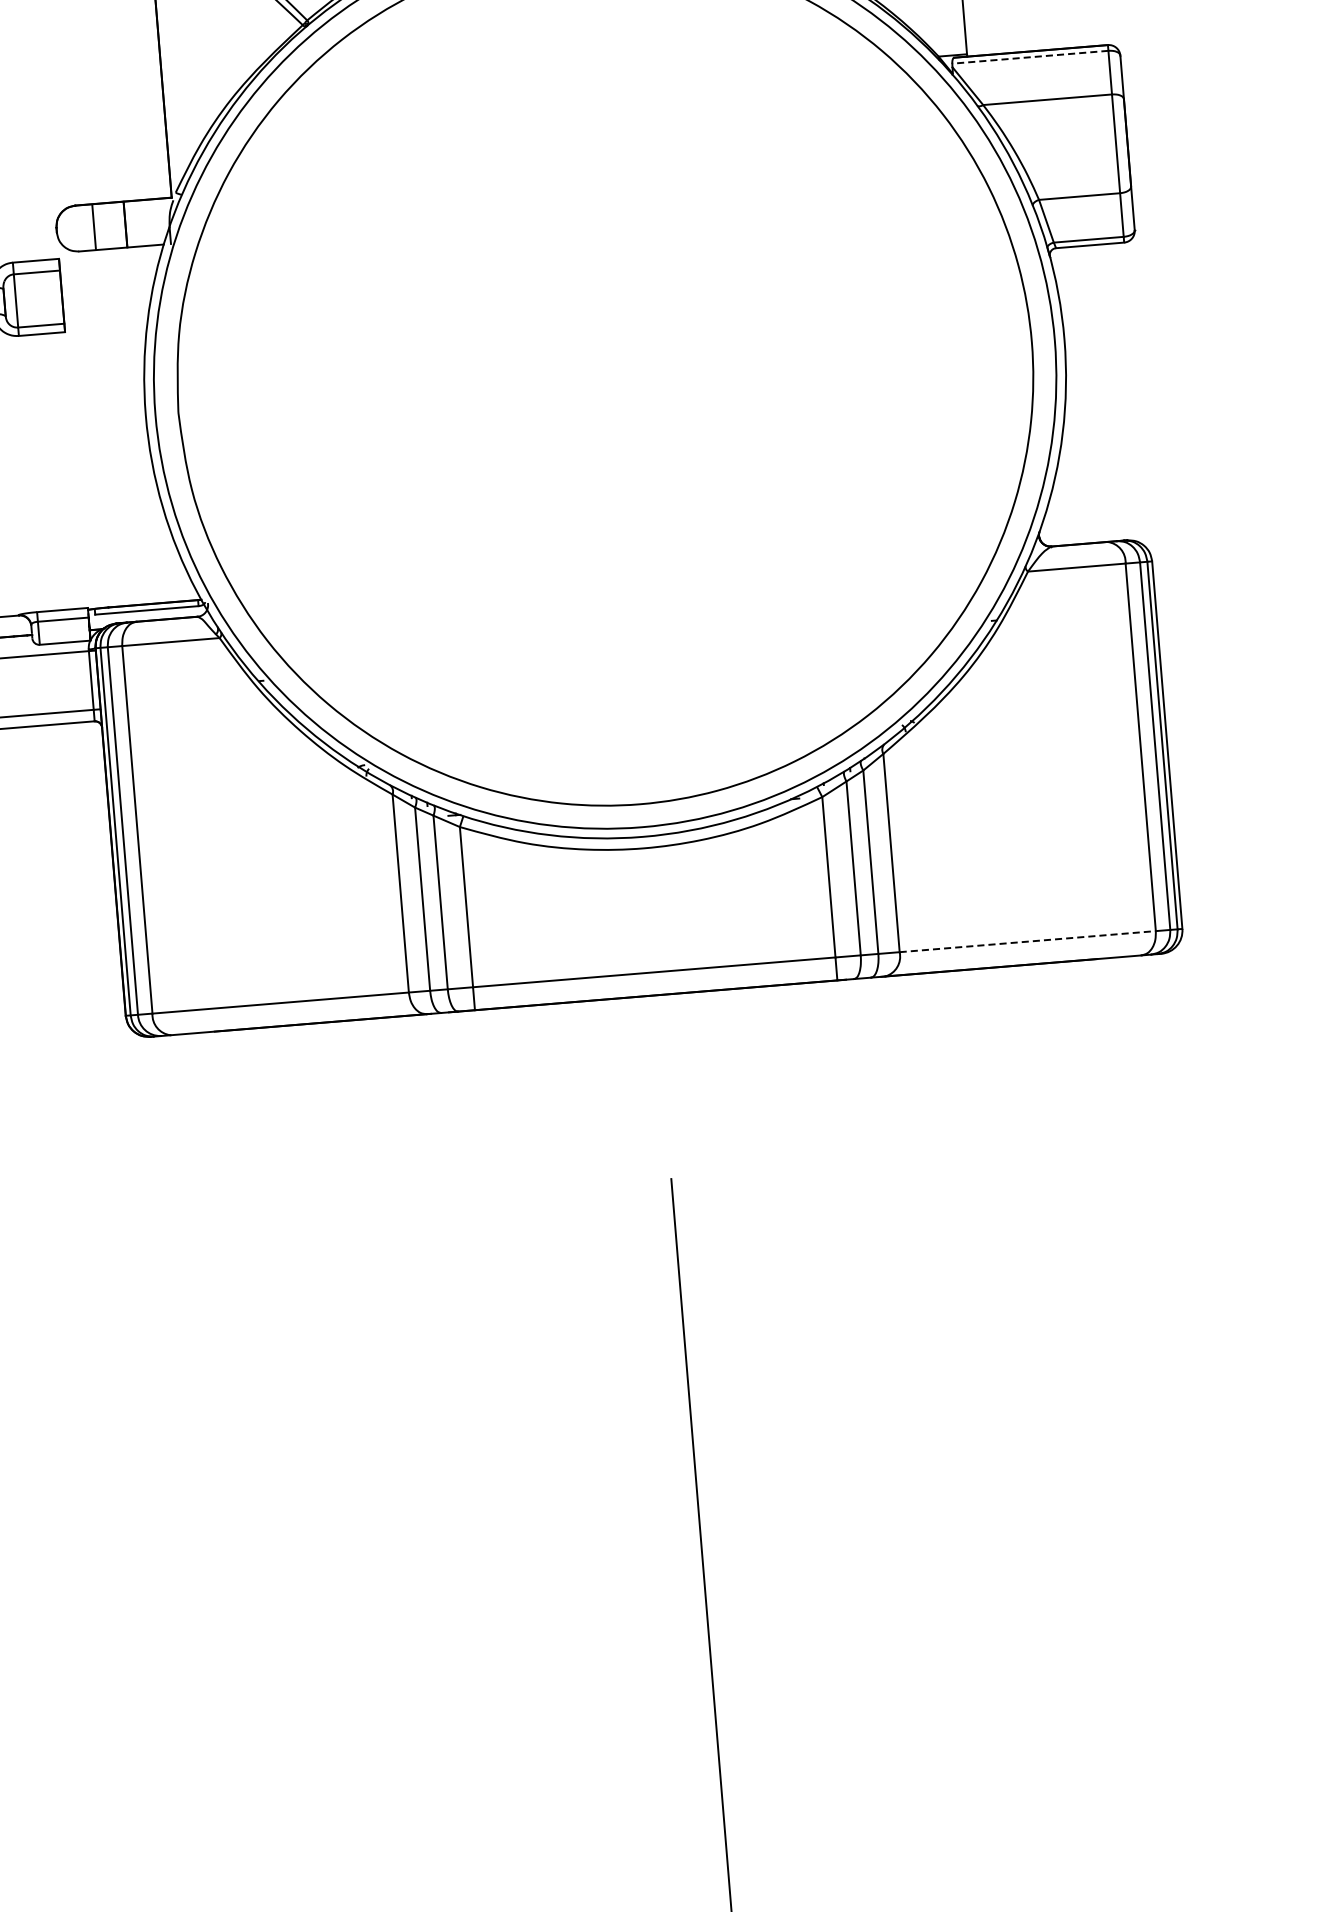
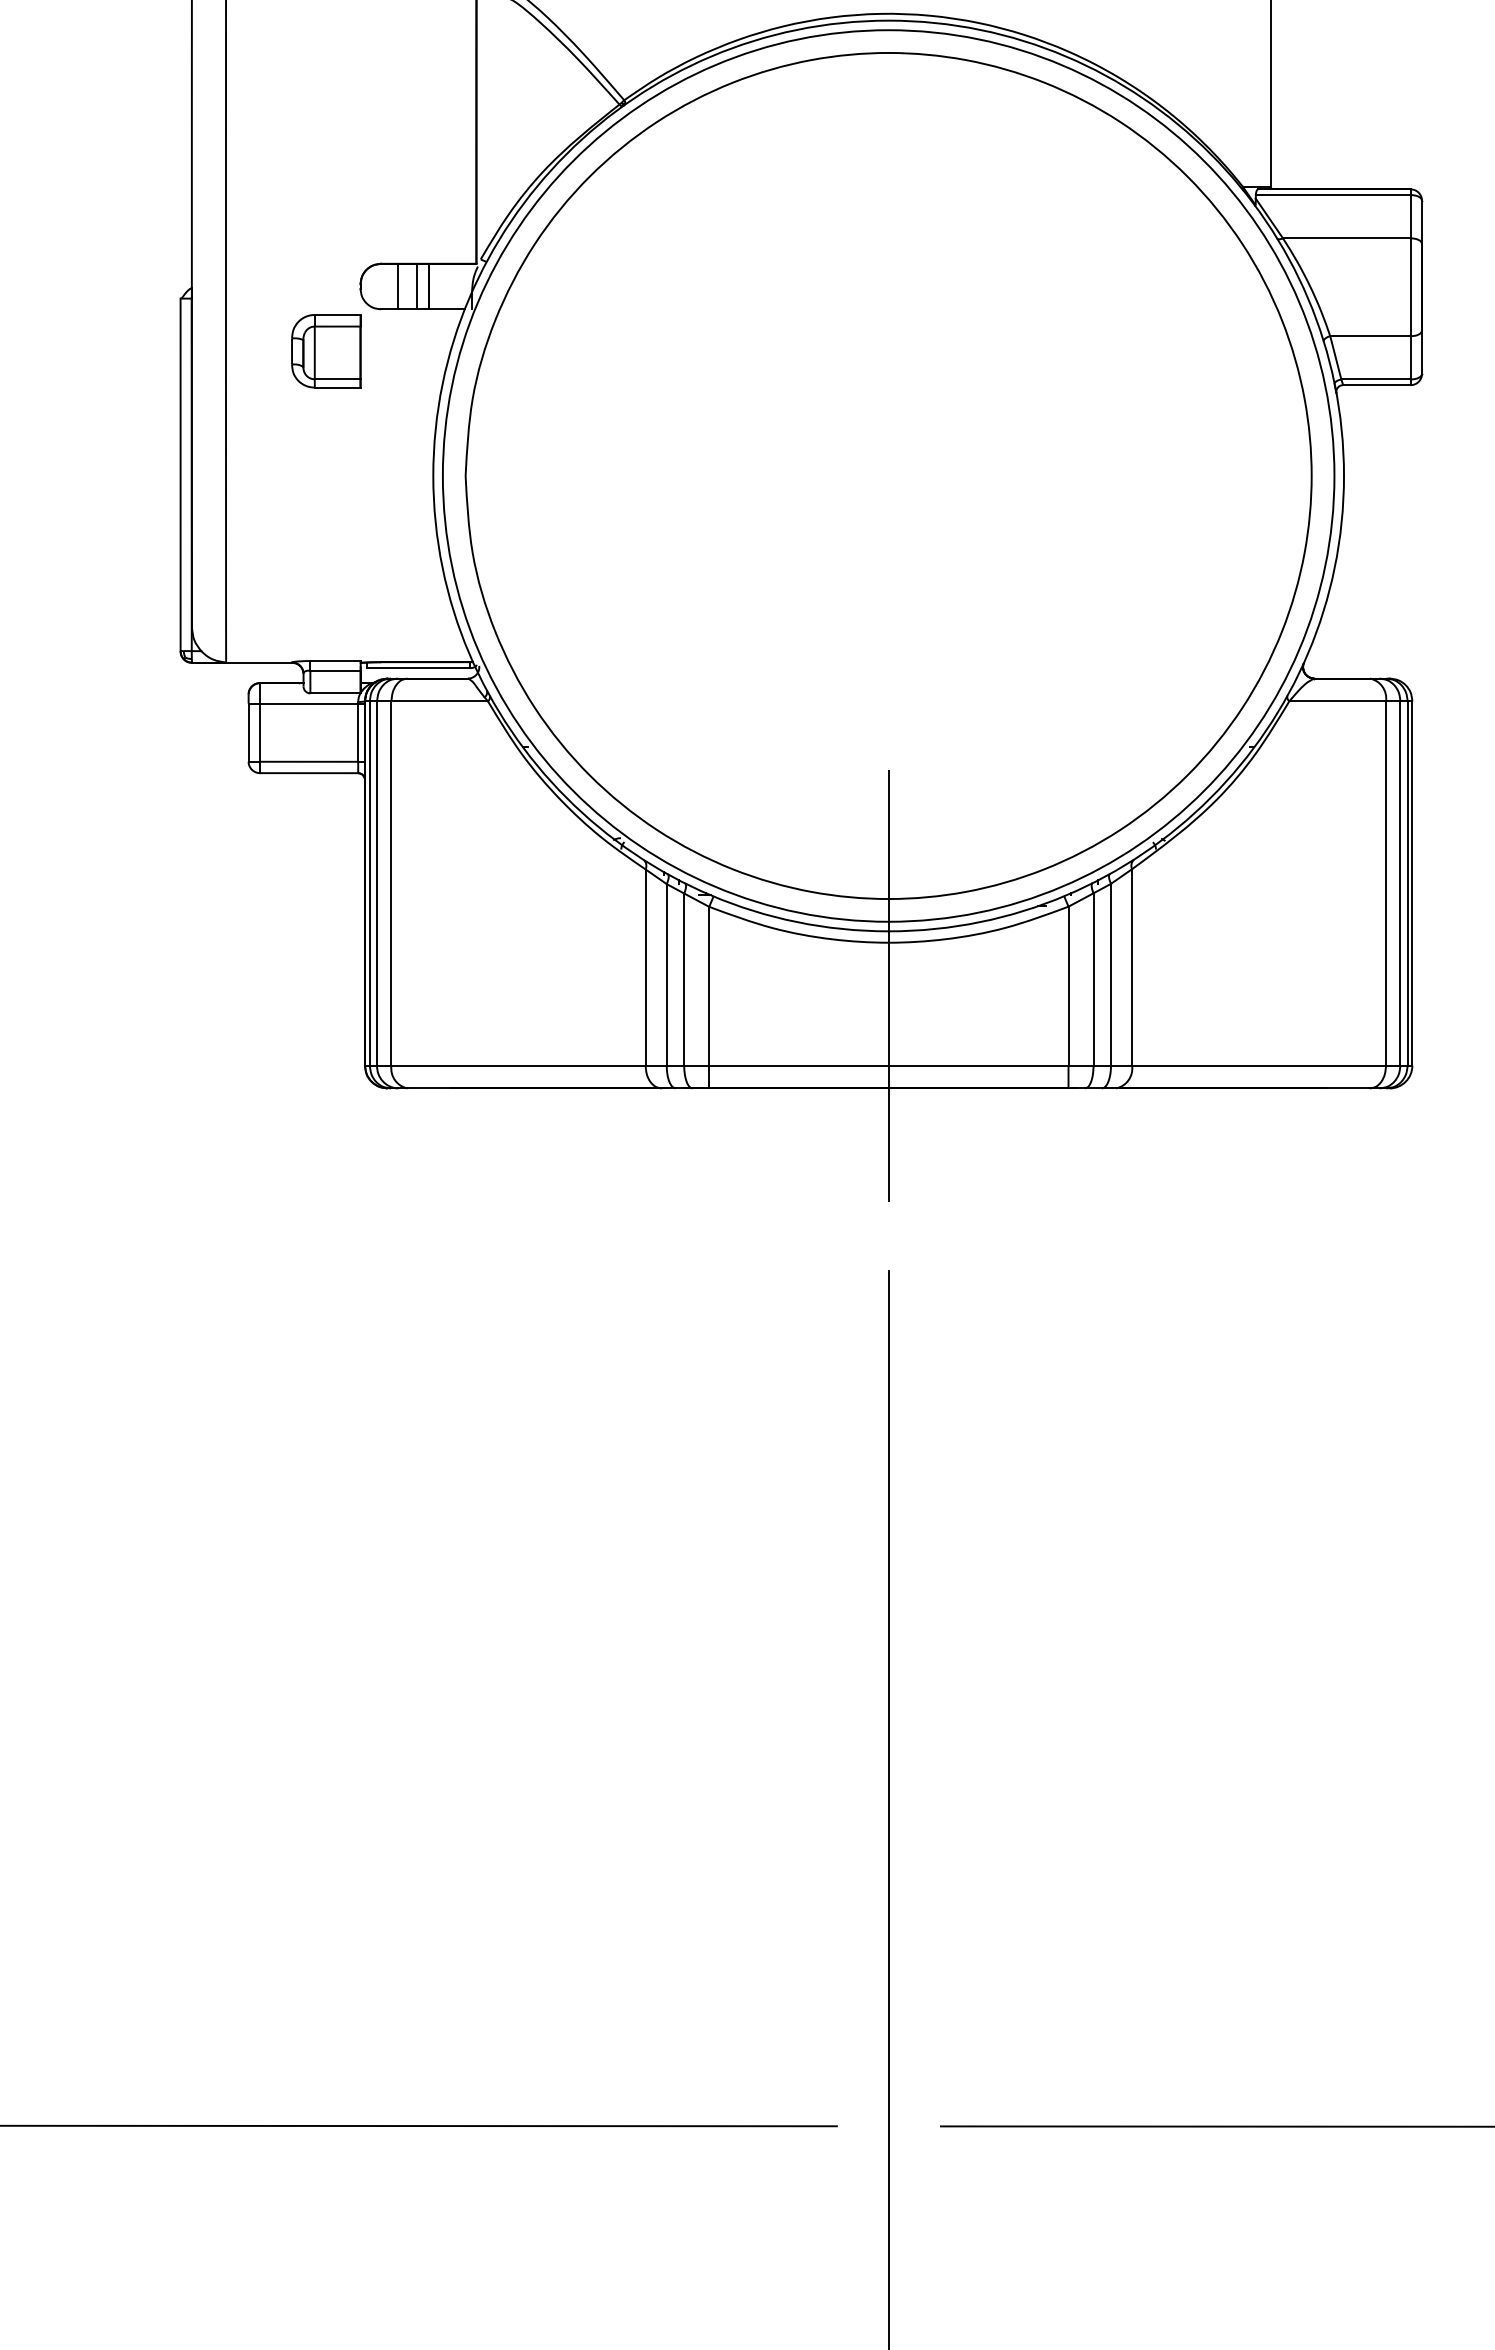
line: (1029, 57) -> (1332, 195), dashed -> solid
line: (114, 225) -> (417, 286), added
line: (647, 892) -> (888, 986), added
line: (1028, 941) -> (1259, 1065), dashed -> solid

